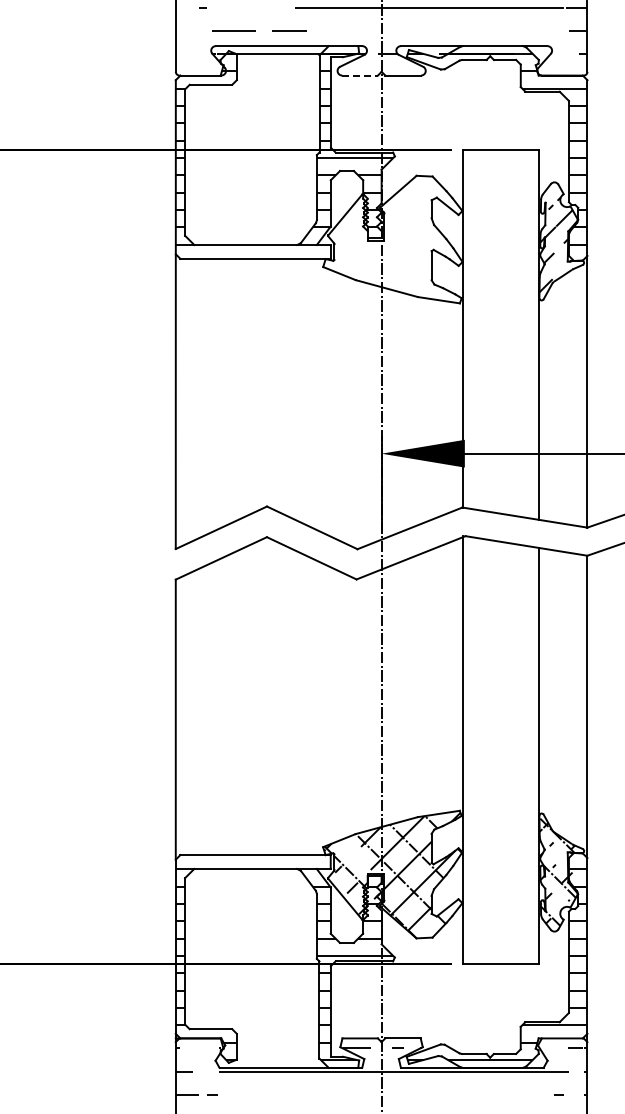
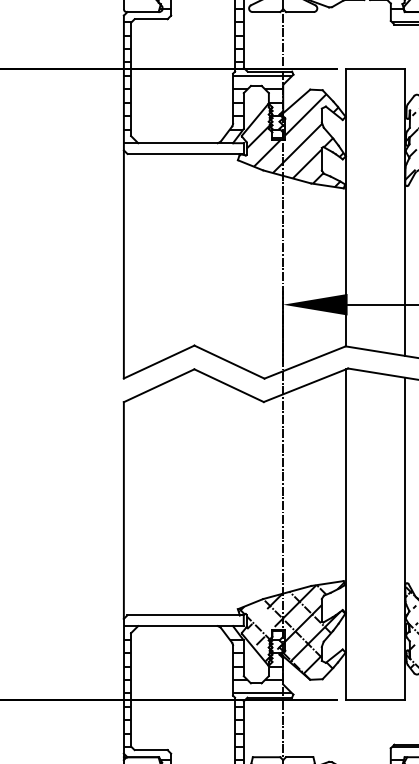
line: (360, 75) -> (266, 12), dashed -> solid
hatch: (391, 241) -> (290, 140), added

